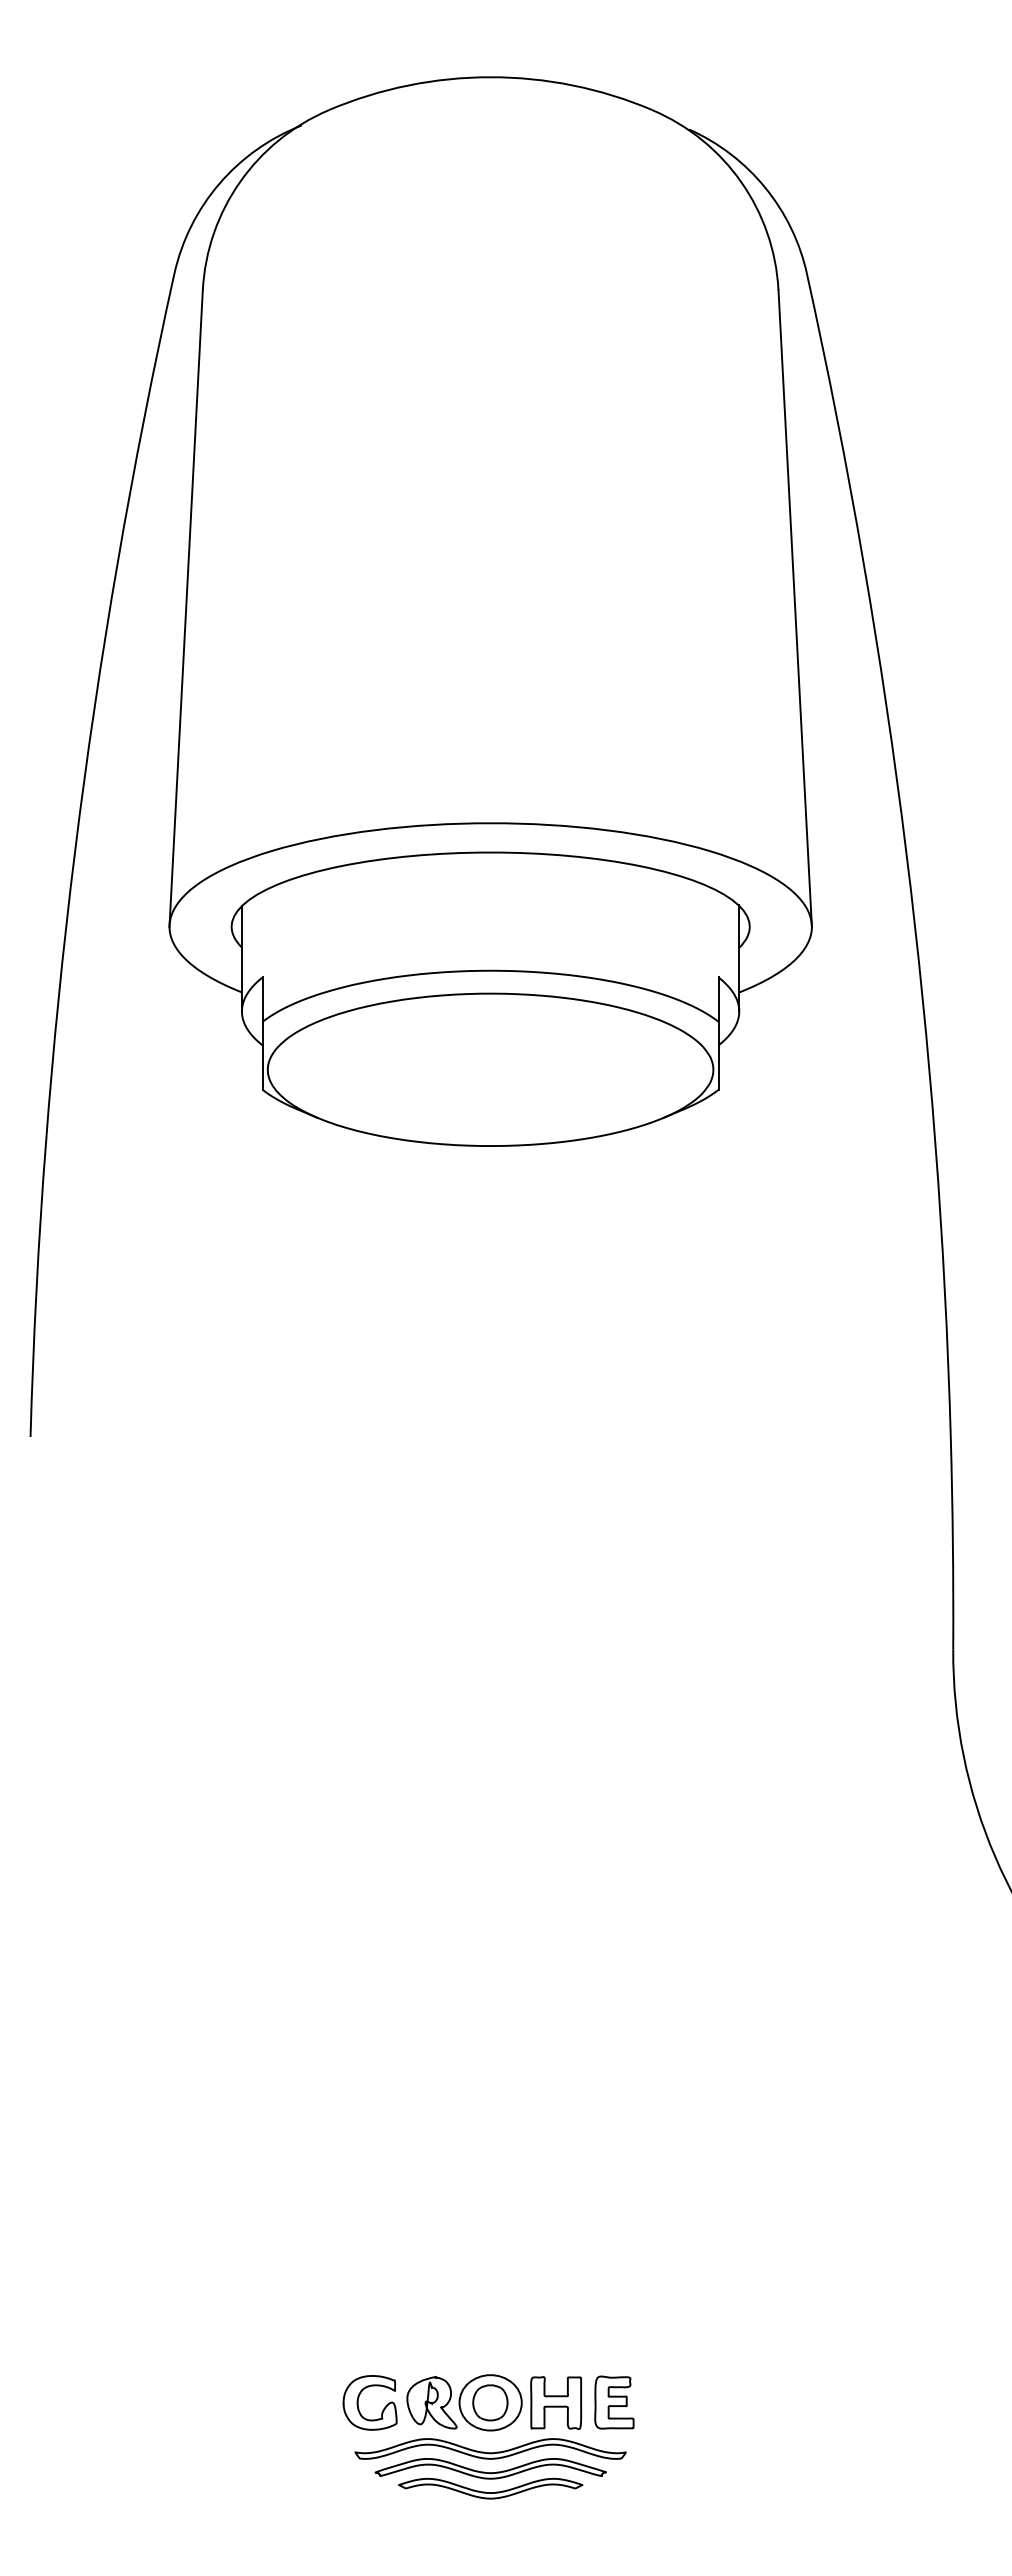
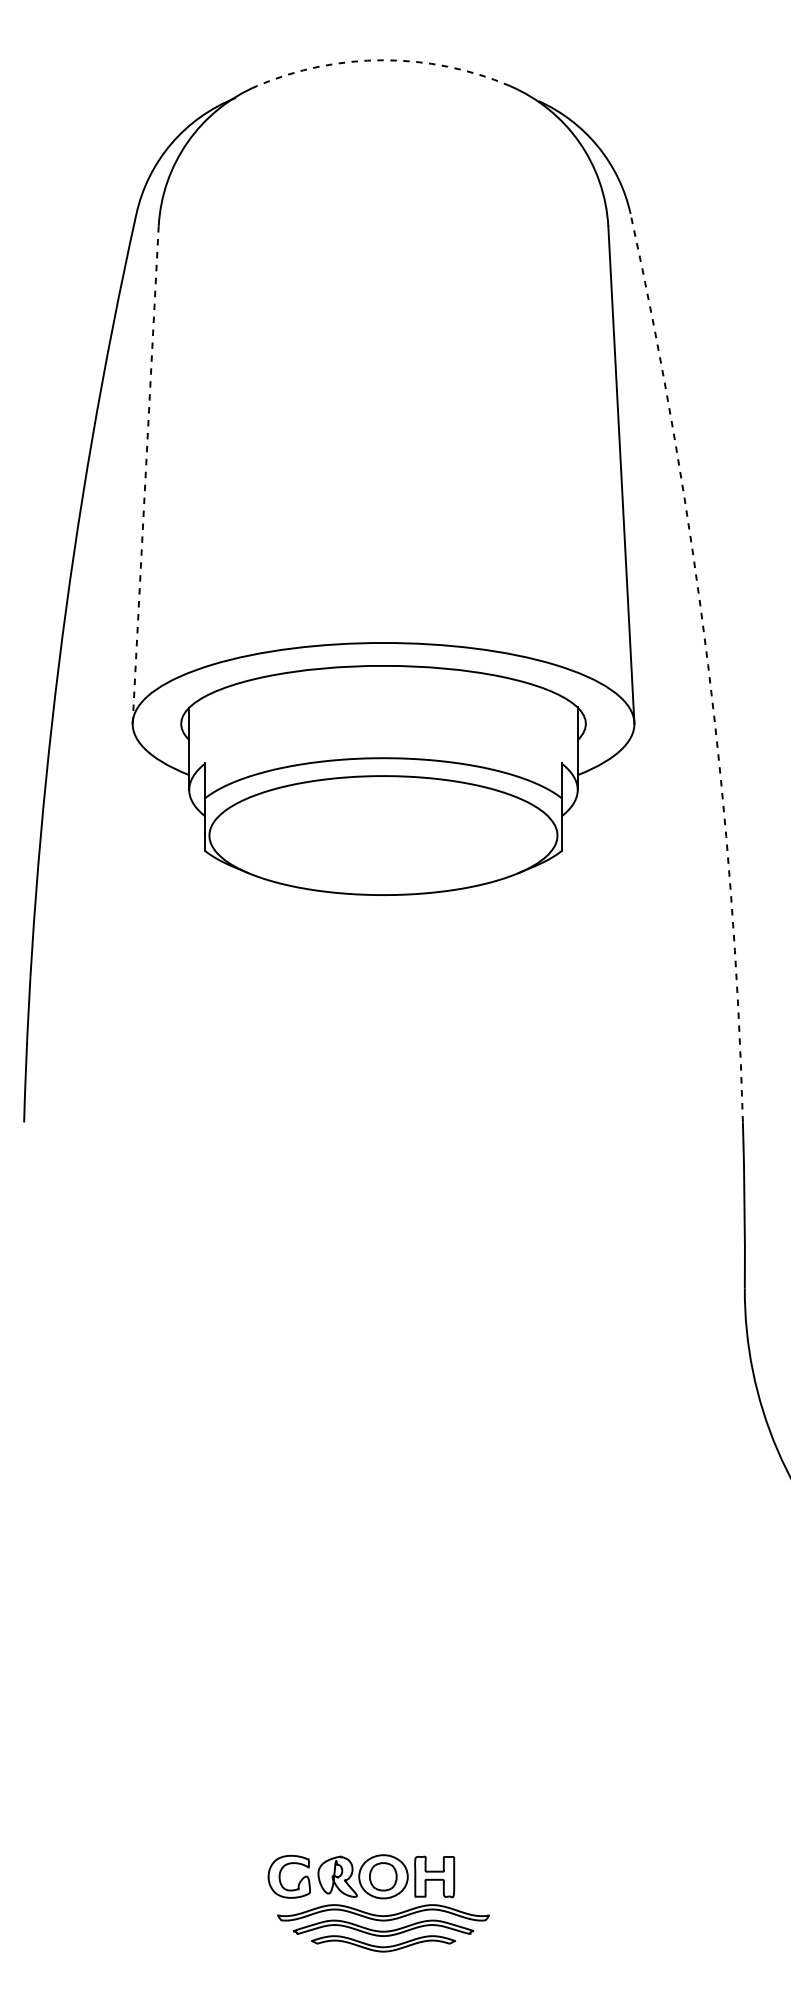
arc: (490, 77) -> (383, 60), solid -> dashed
line: (186, 608) -> (145, 475), solid -> dashed
arc: (906, 852) -> (708, 665), solid -> dashed
part: (614, 2402) -> (480, 1876), removed

